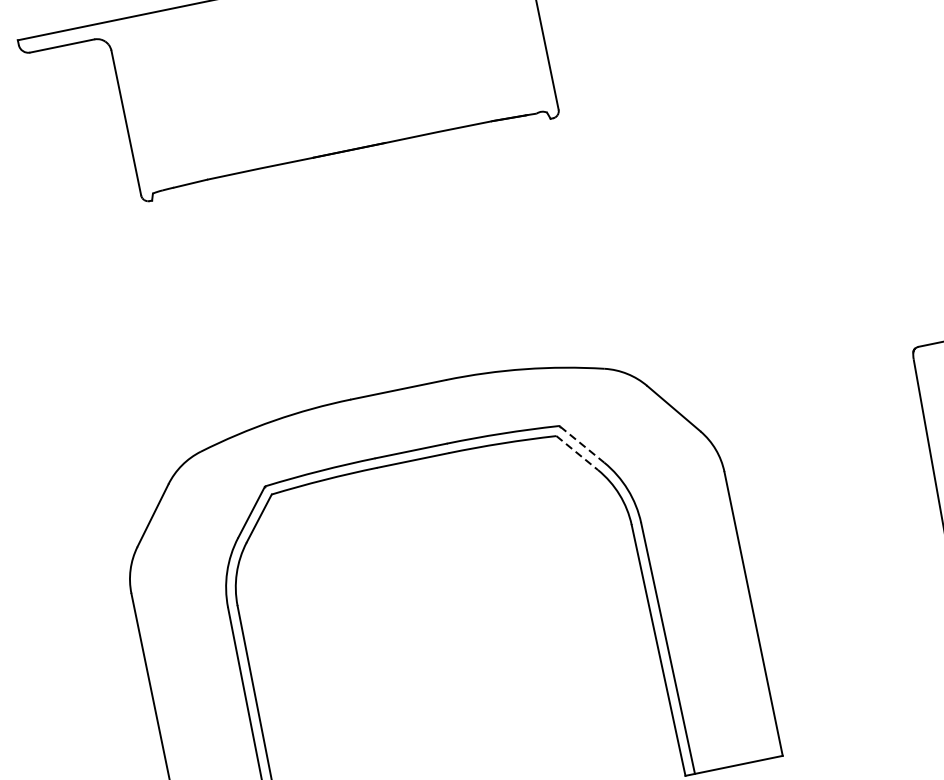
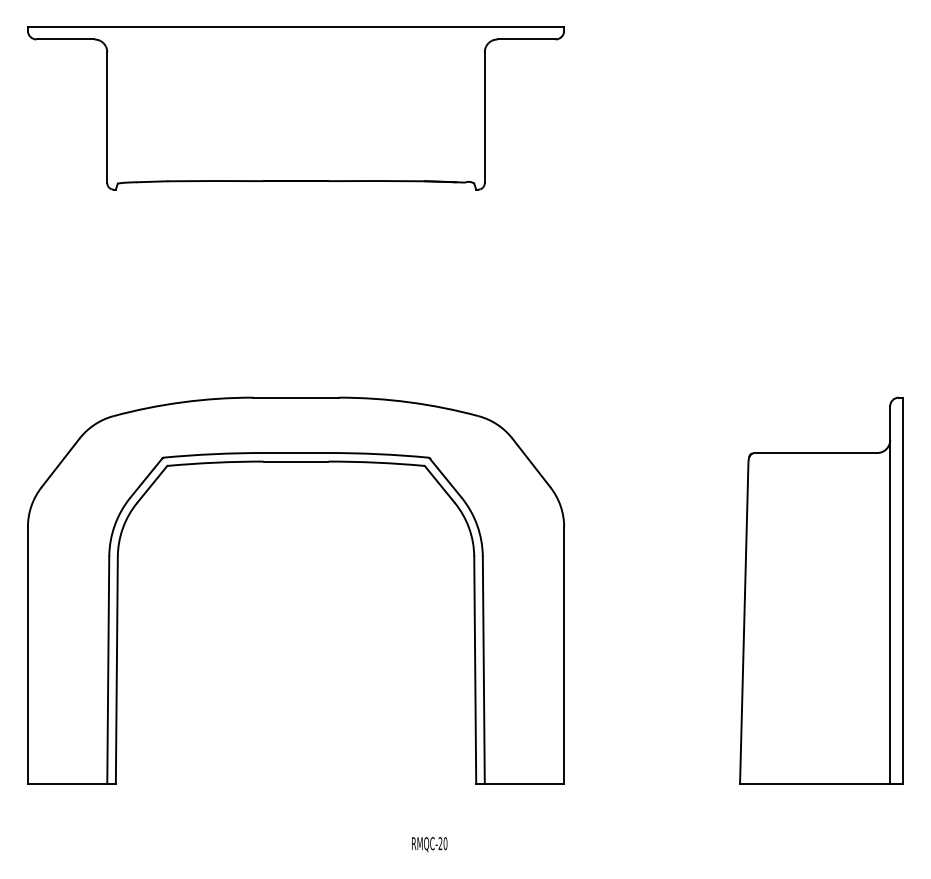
line: (582, 445) -> (445, 478), dashed -> solid
line: (576, 453) -> (439, 484), dashed -> solid

